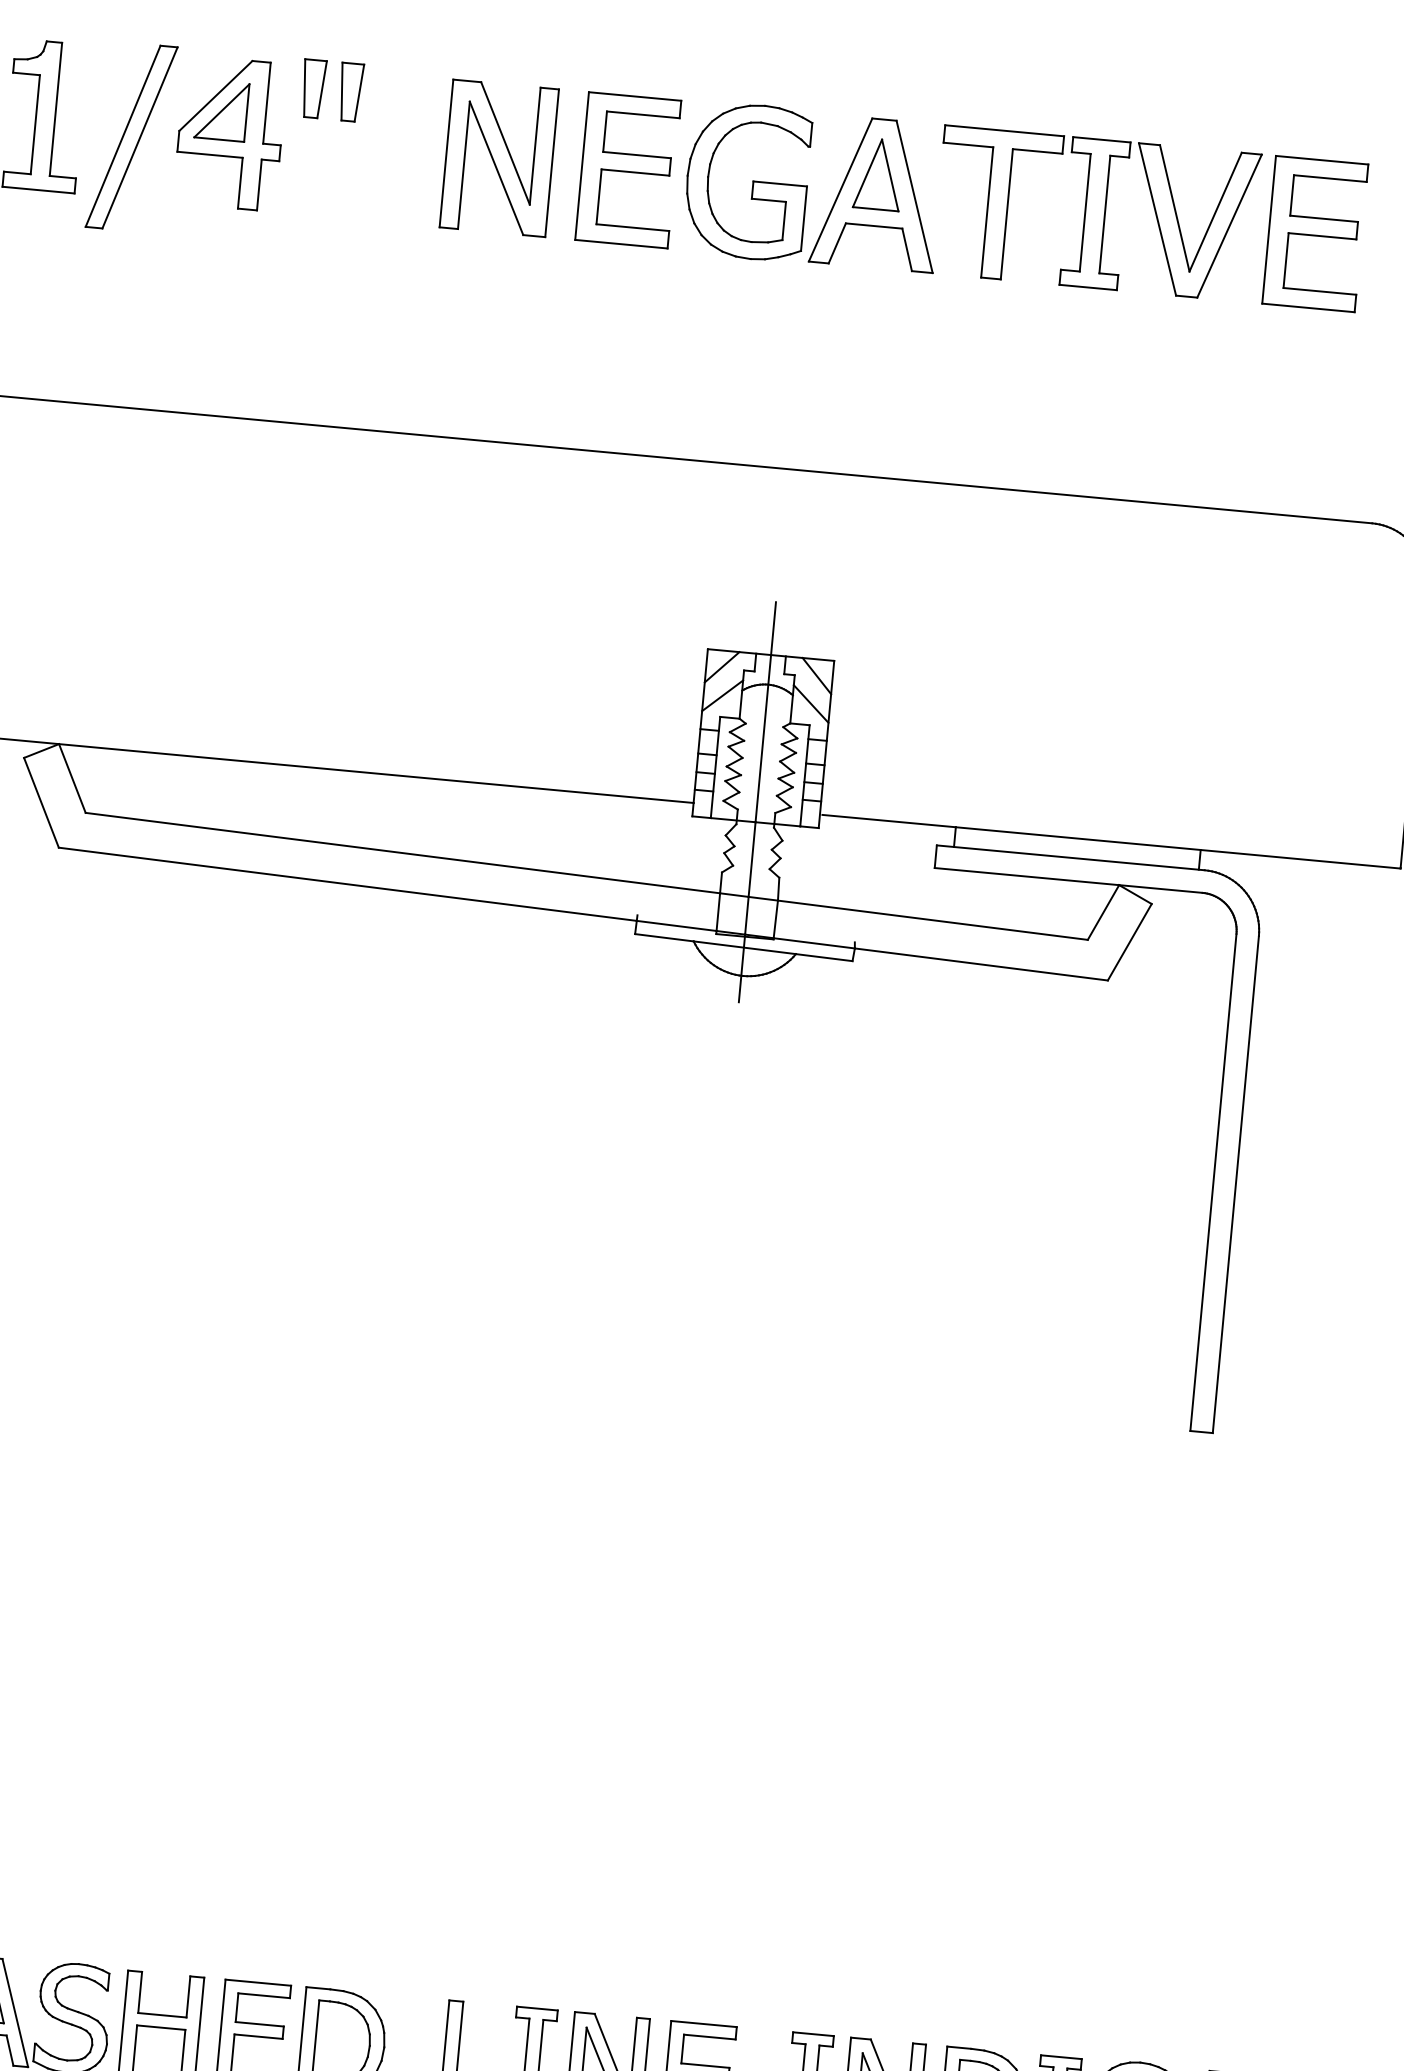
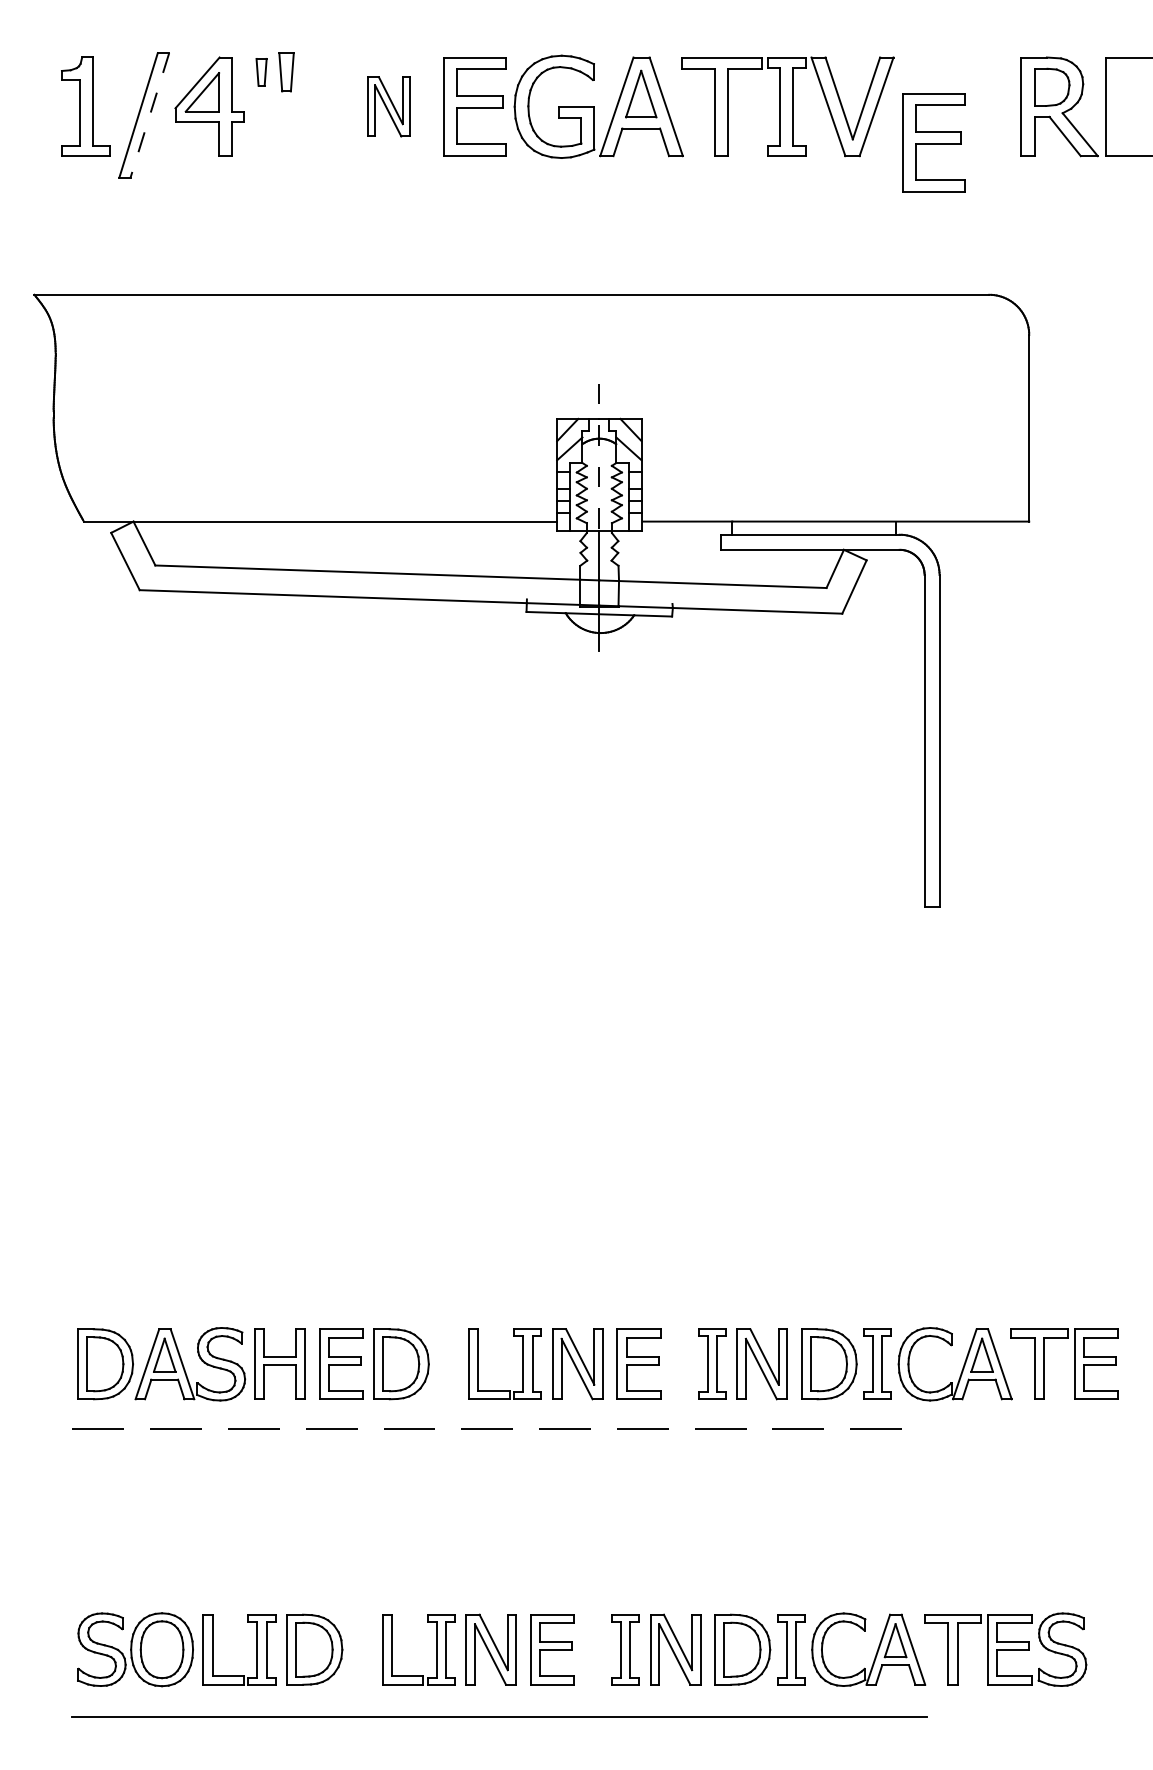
part: (313, 89) -> (261, 72), size x0.7
line: (139, 138) -> (149, 115), solid -> dashed
part: (498, 157) -> (388, 106), size x0.6
part: (1314, 233) -> (933, 142), moved
line: (765, 712) -> (599, 457), solid -> dashed

